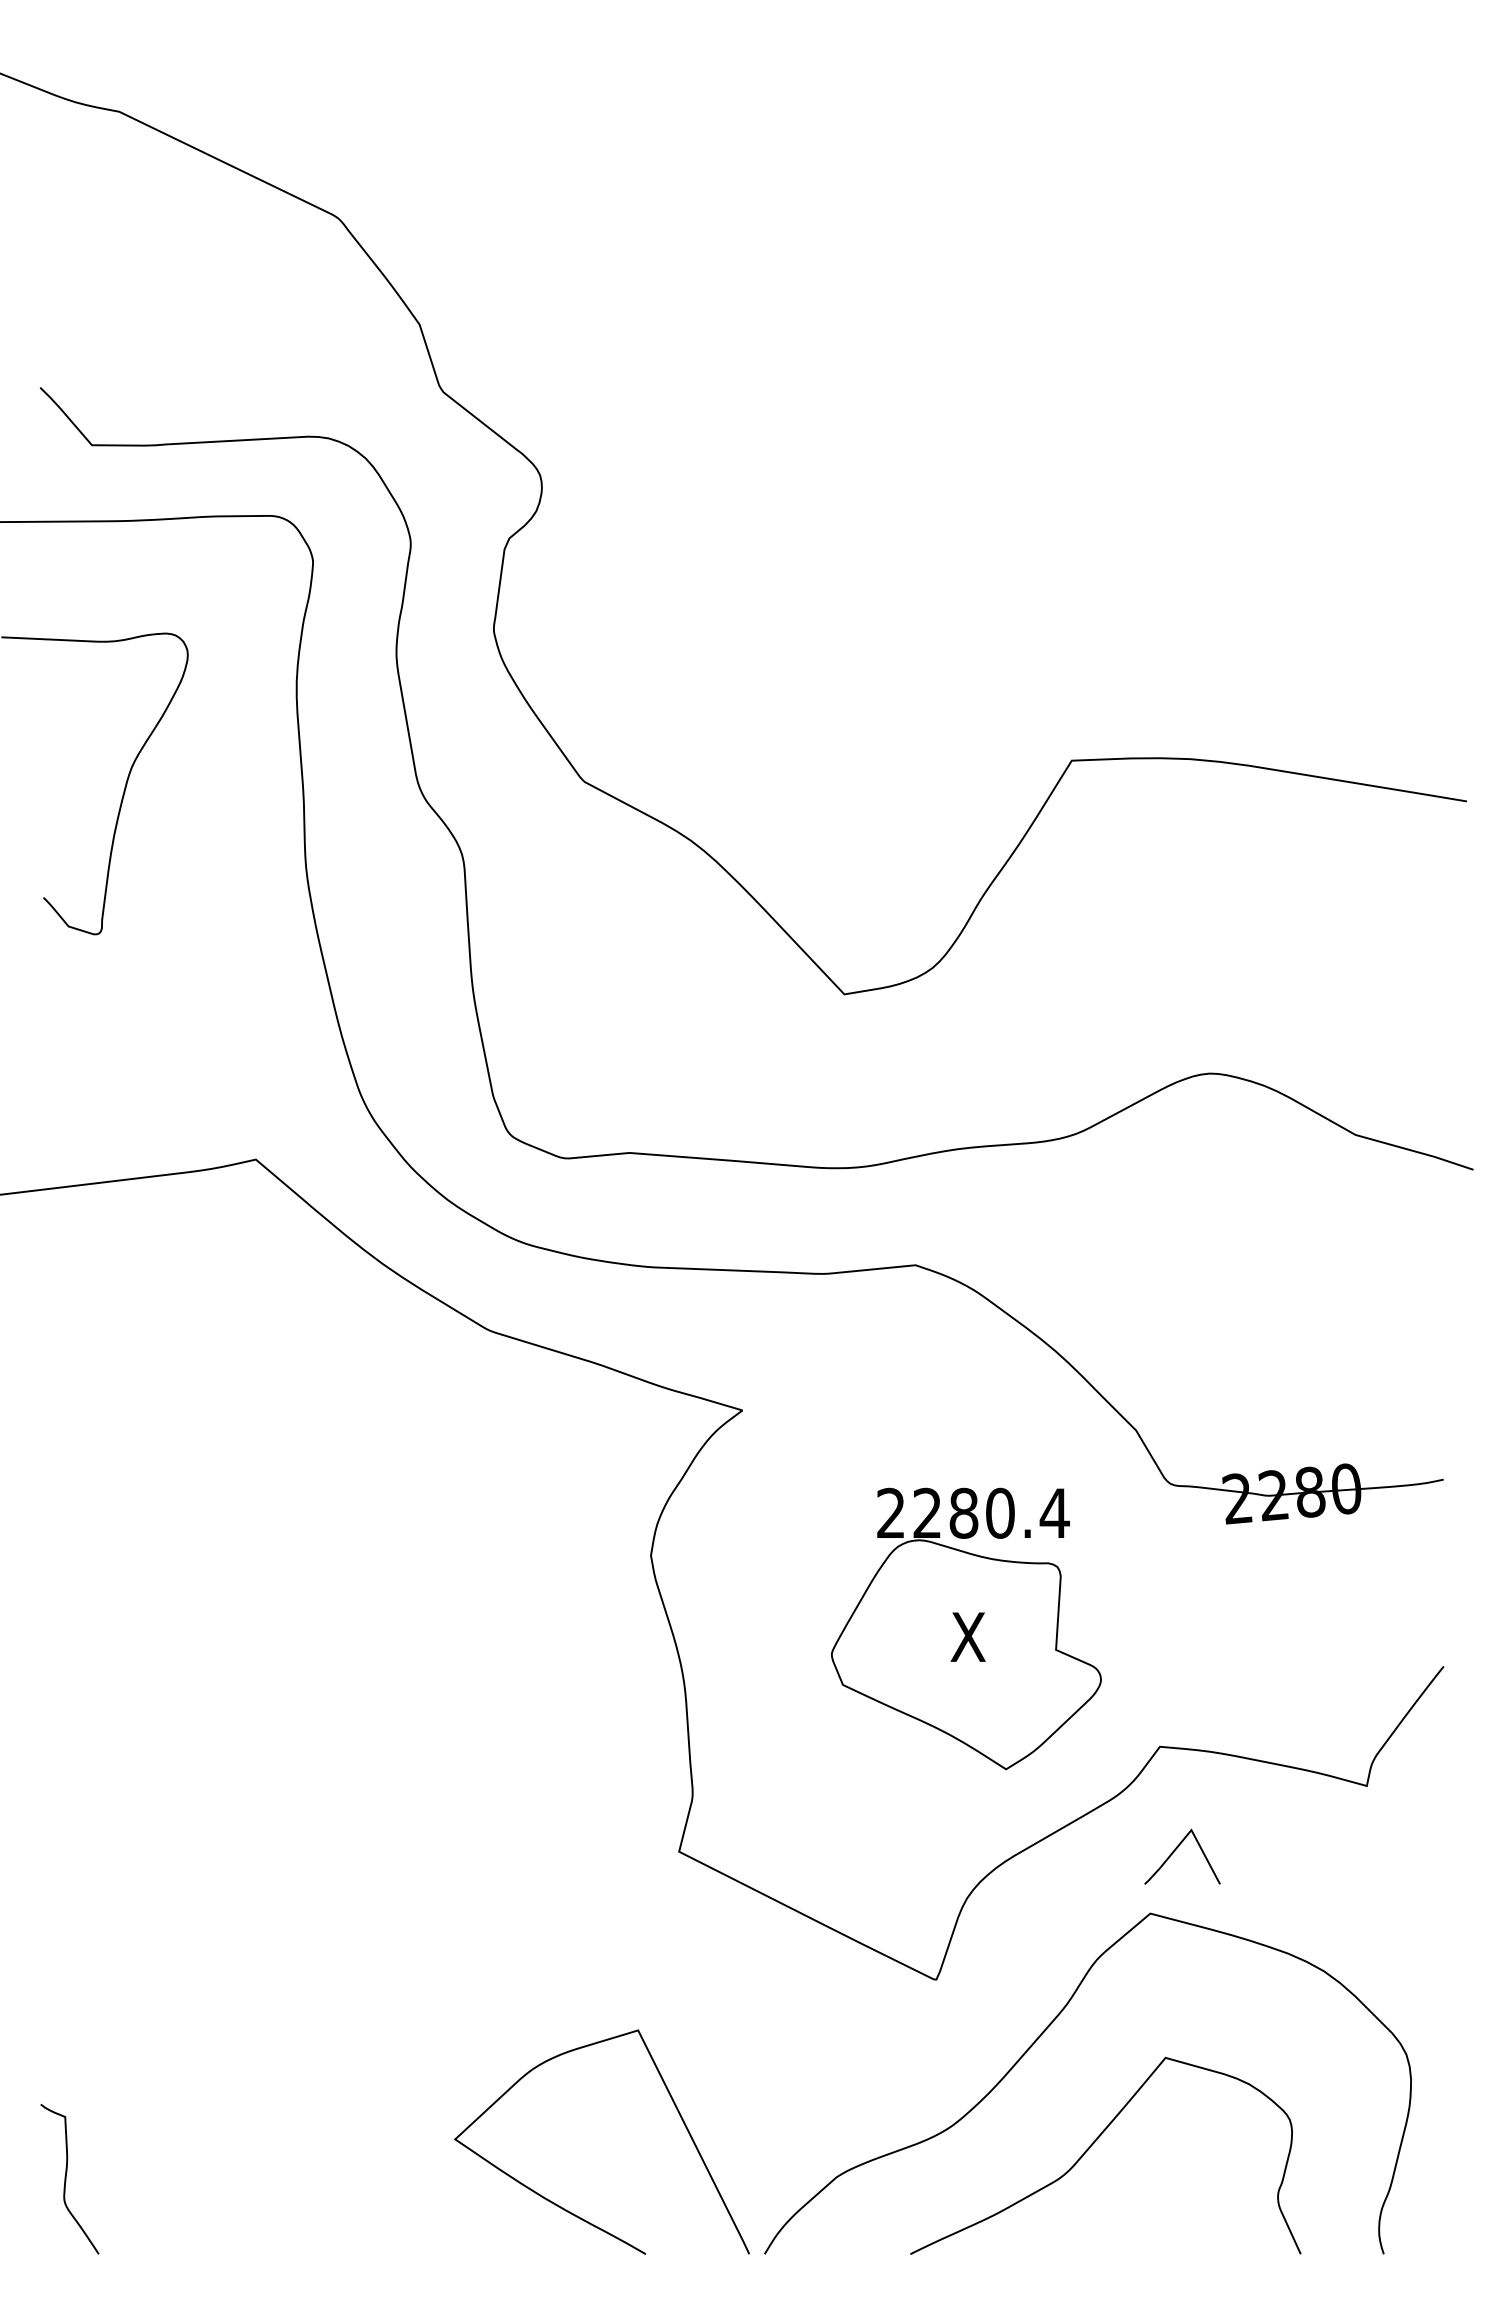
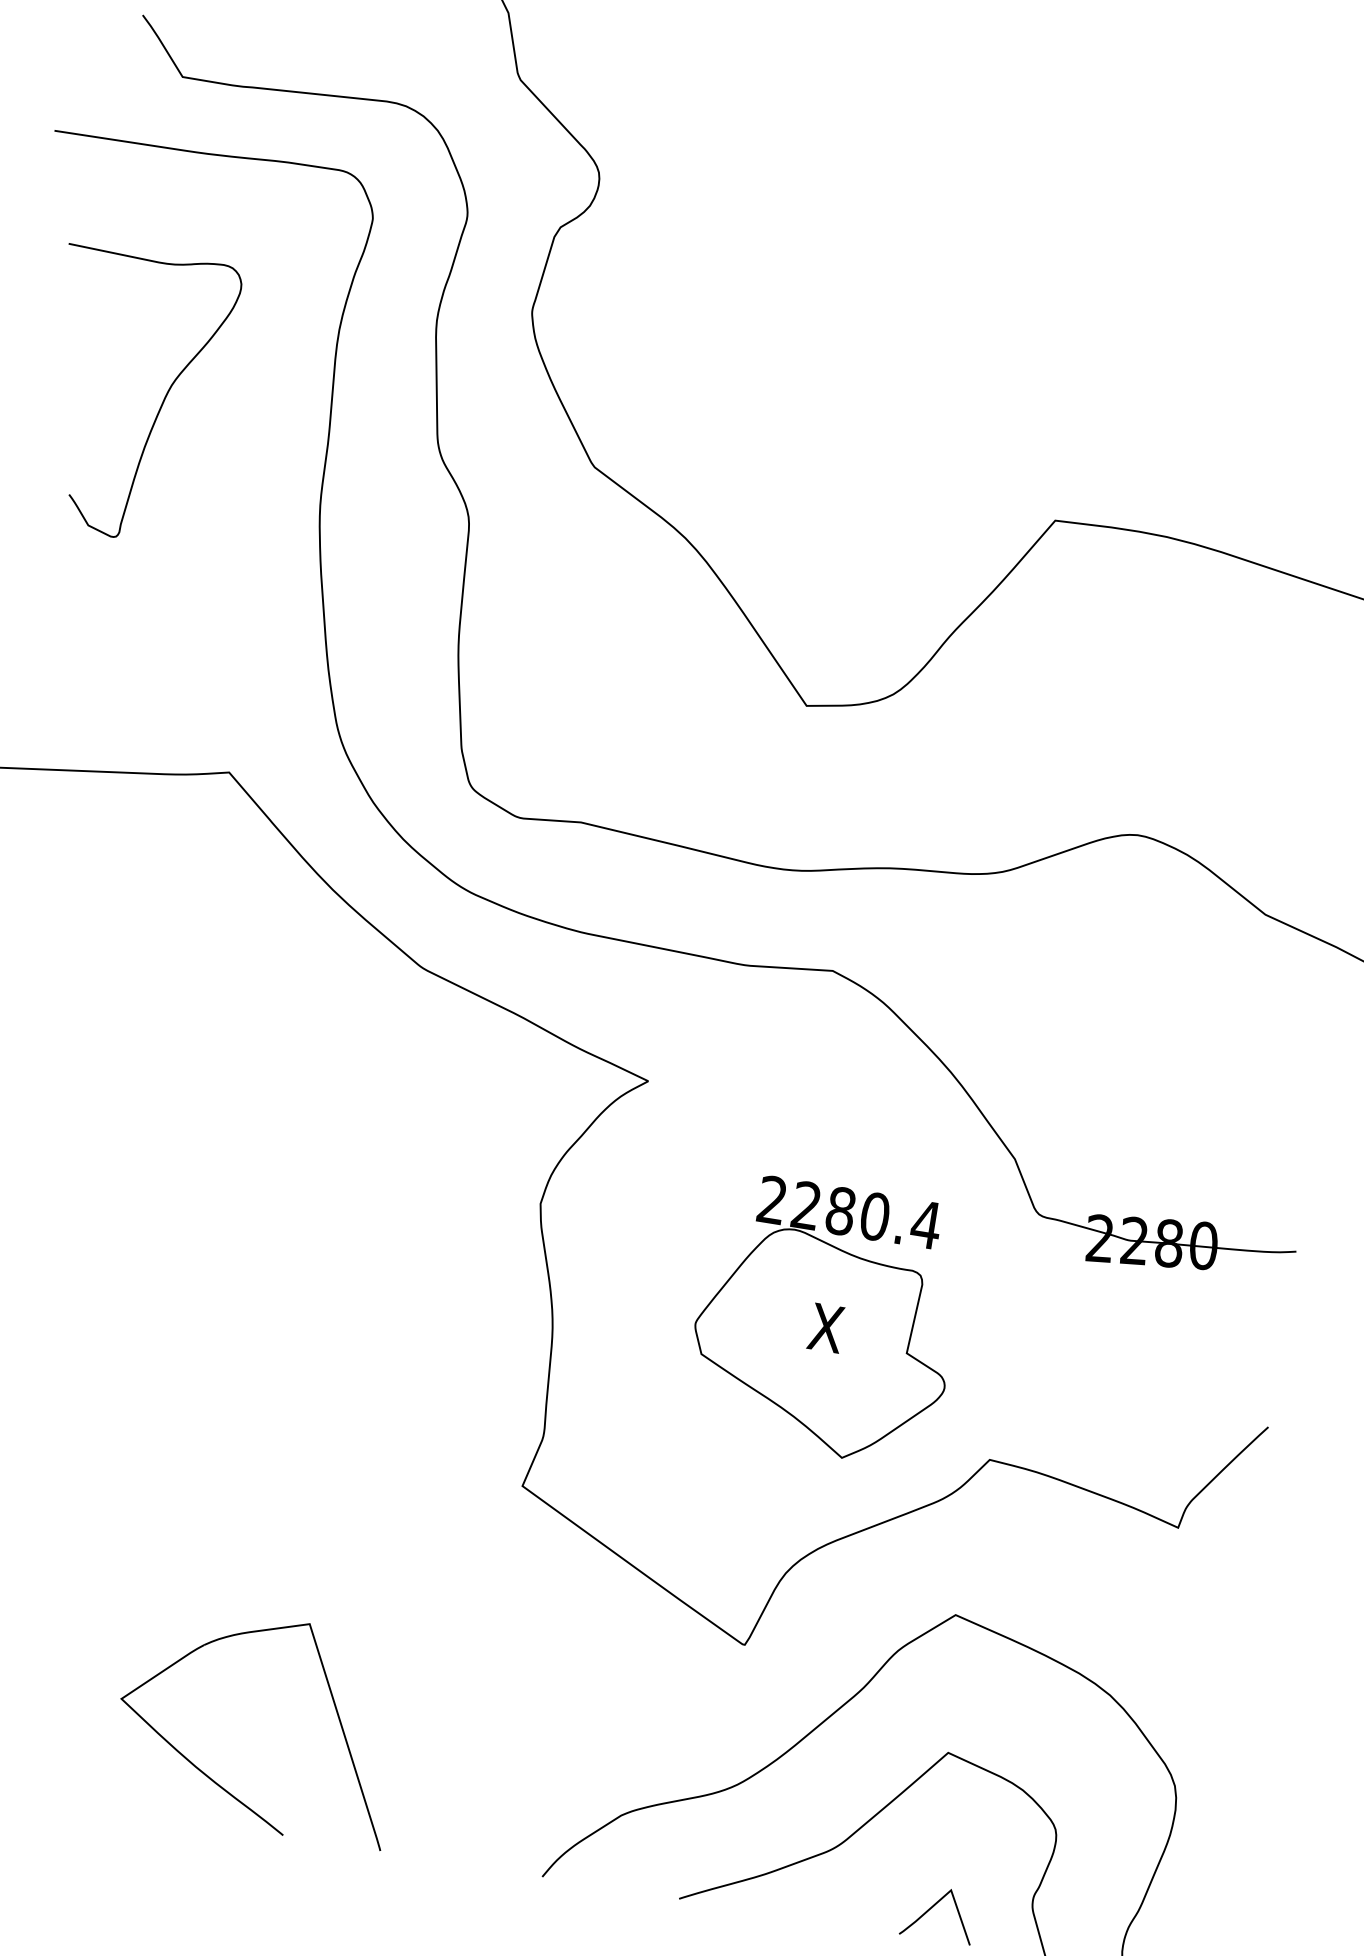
line: (1175, 1851) -> (932, 1907), moved
part: (561, 2206) -> (211, 1777), moved

